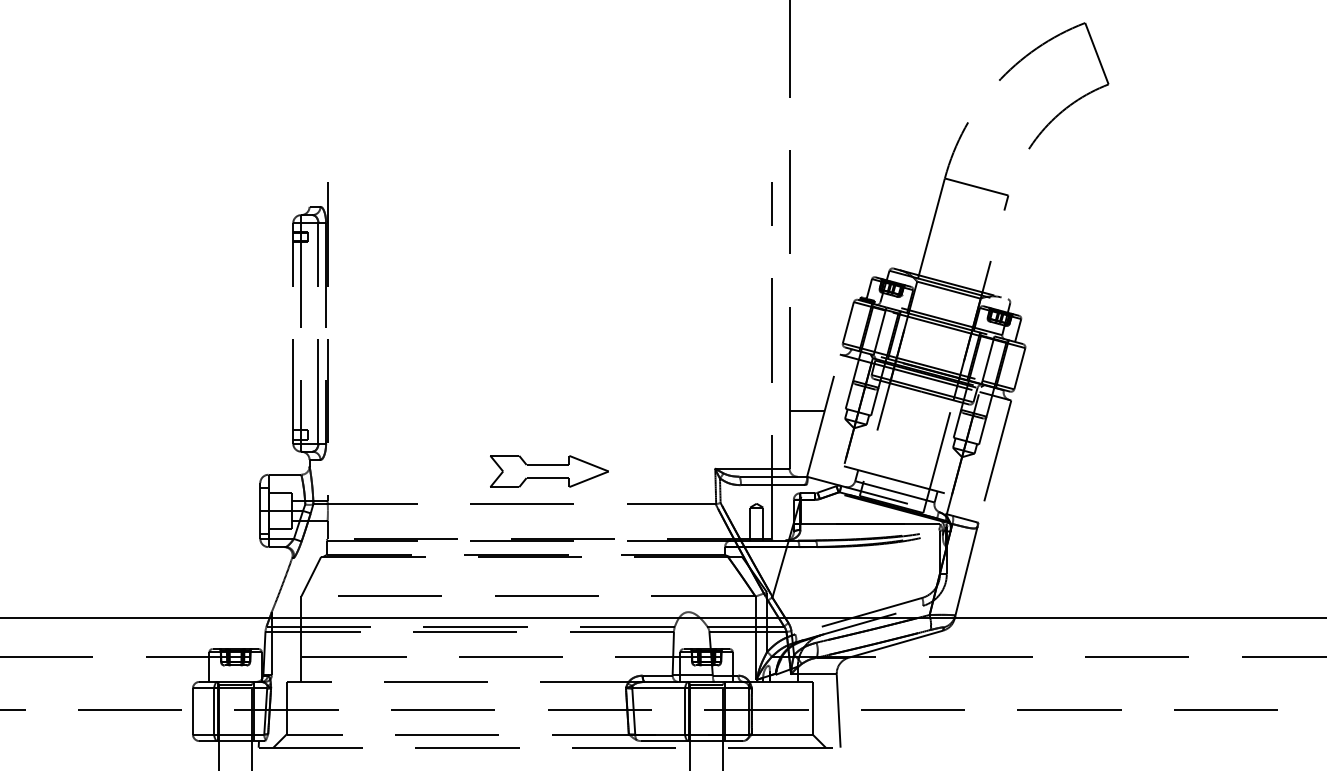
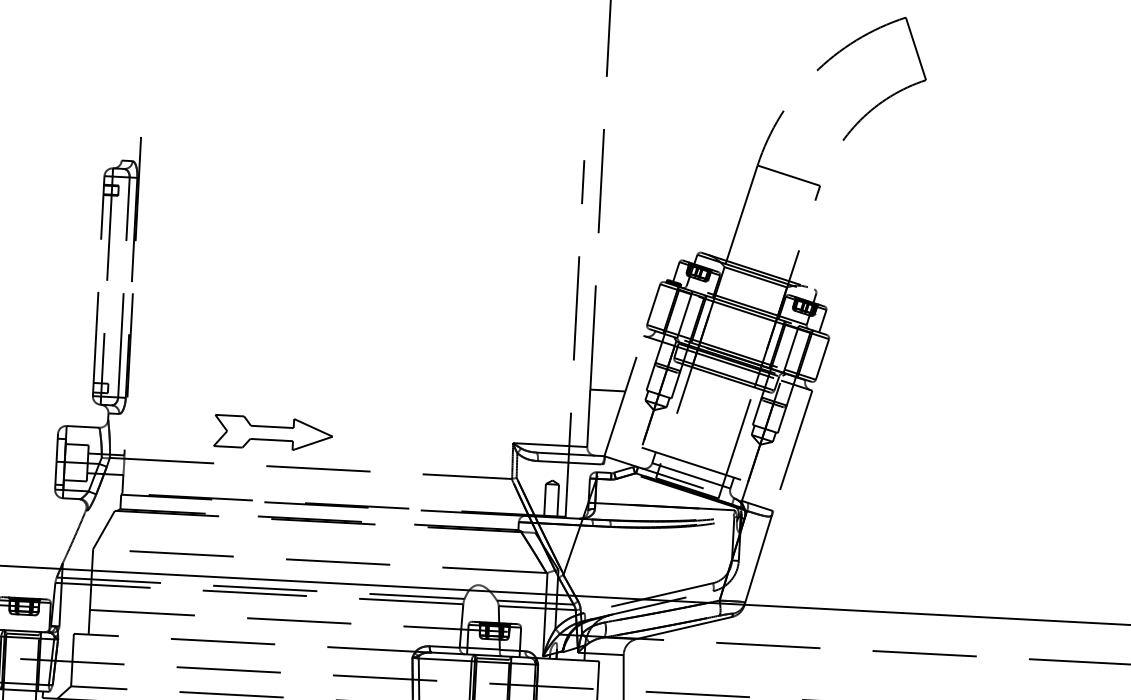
part: (549, 471) -> (273, 433), moved

